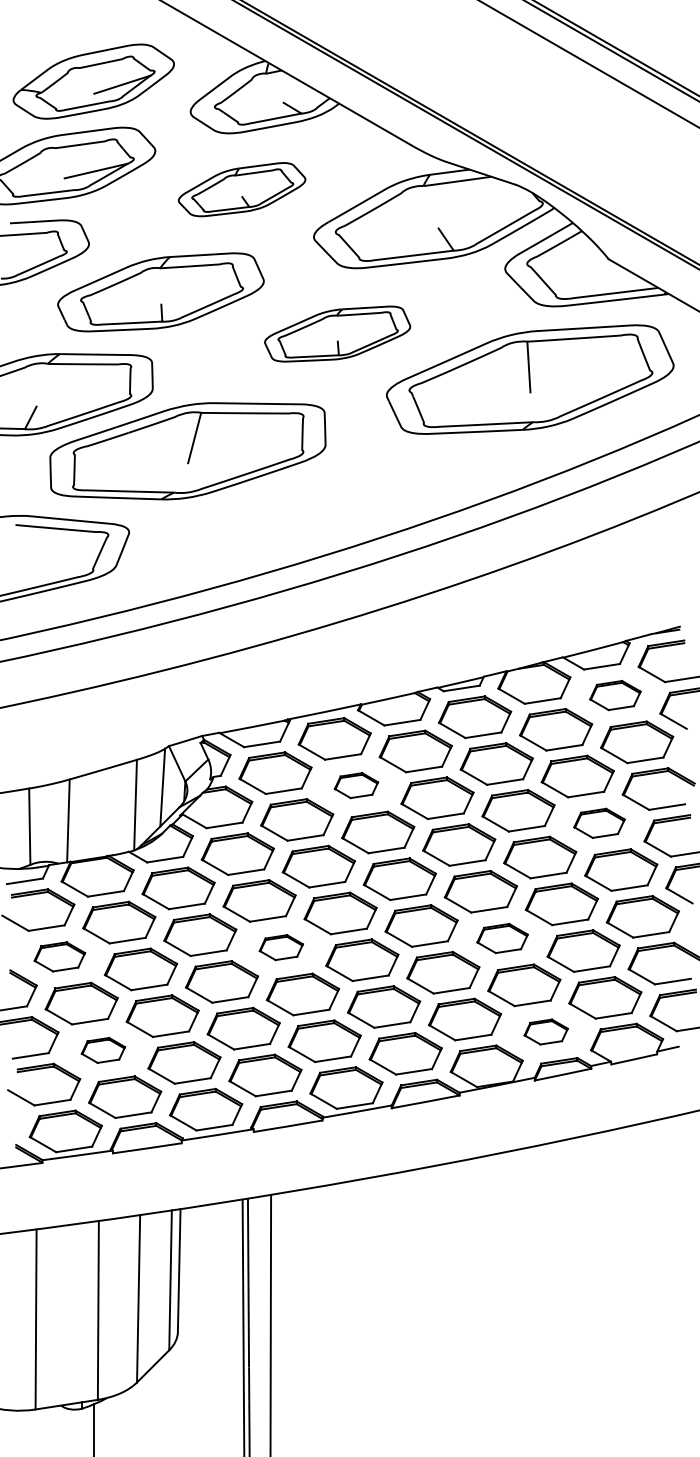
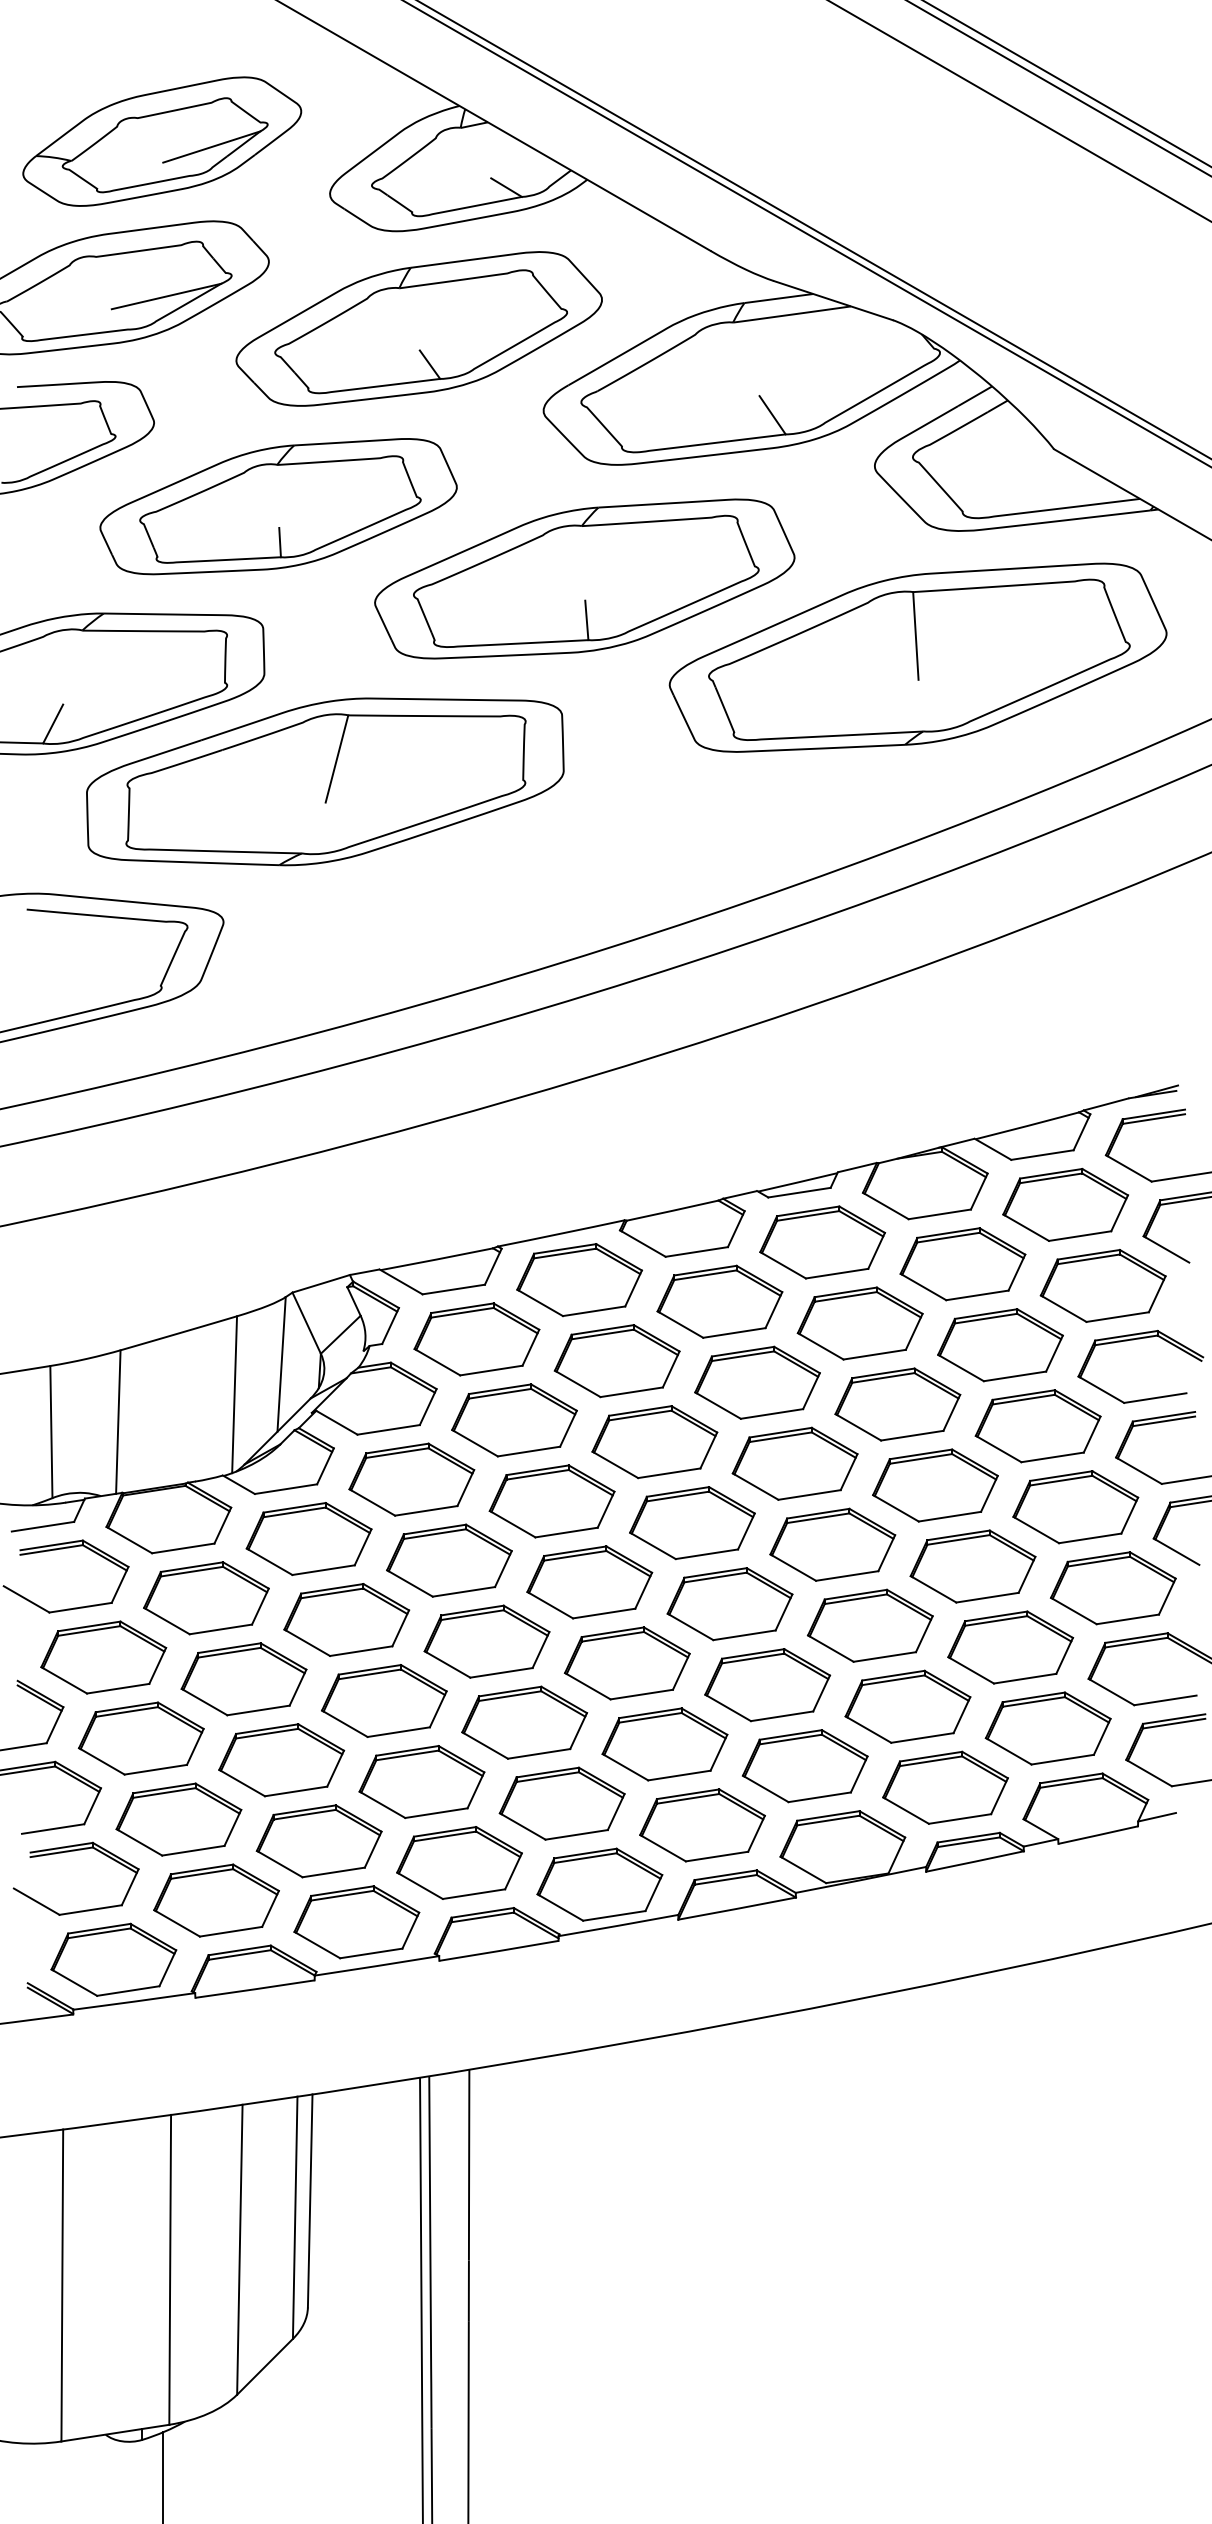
part: (241, 189) -> (418, 328), size x1.67
part: (337, 333) -> (584, 577), size x1.67
part: (615, 695) -> (1065, 1204), size x1.43
part: (356, 785) -> (617, 1360), size x1.67
part: (599, 823) -> (1038, 1426), size x1.43
part: (502, 938) -> (870, 1625), size x1.43
part: (281, 947) -> (487, 1641), size x1.67
part: (59, 956) -> (102, 1656), size x1.43
part: (546, 1031) -> (946, 1786), size x1.67
part: (103, 1050) -> (179, 1819), size x1.67

